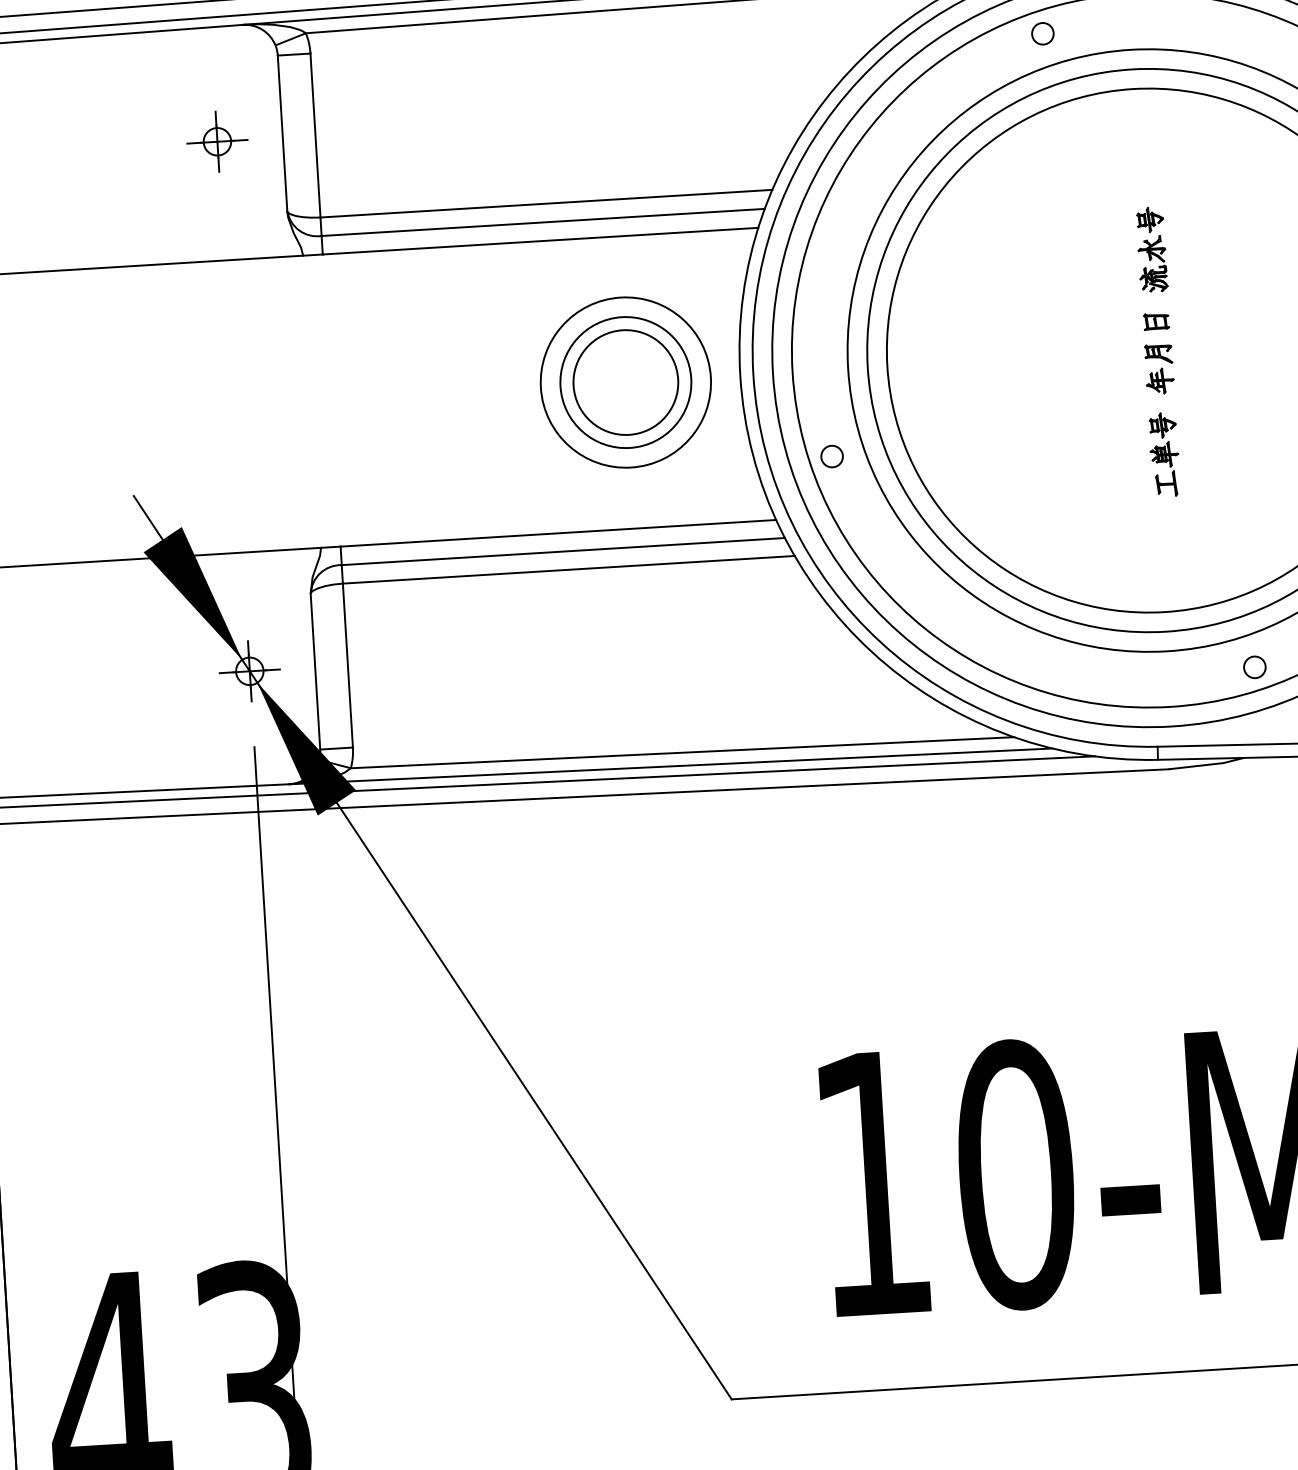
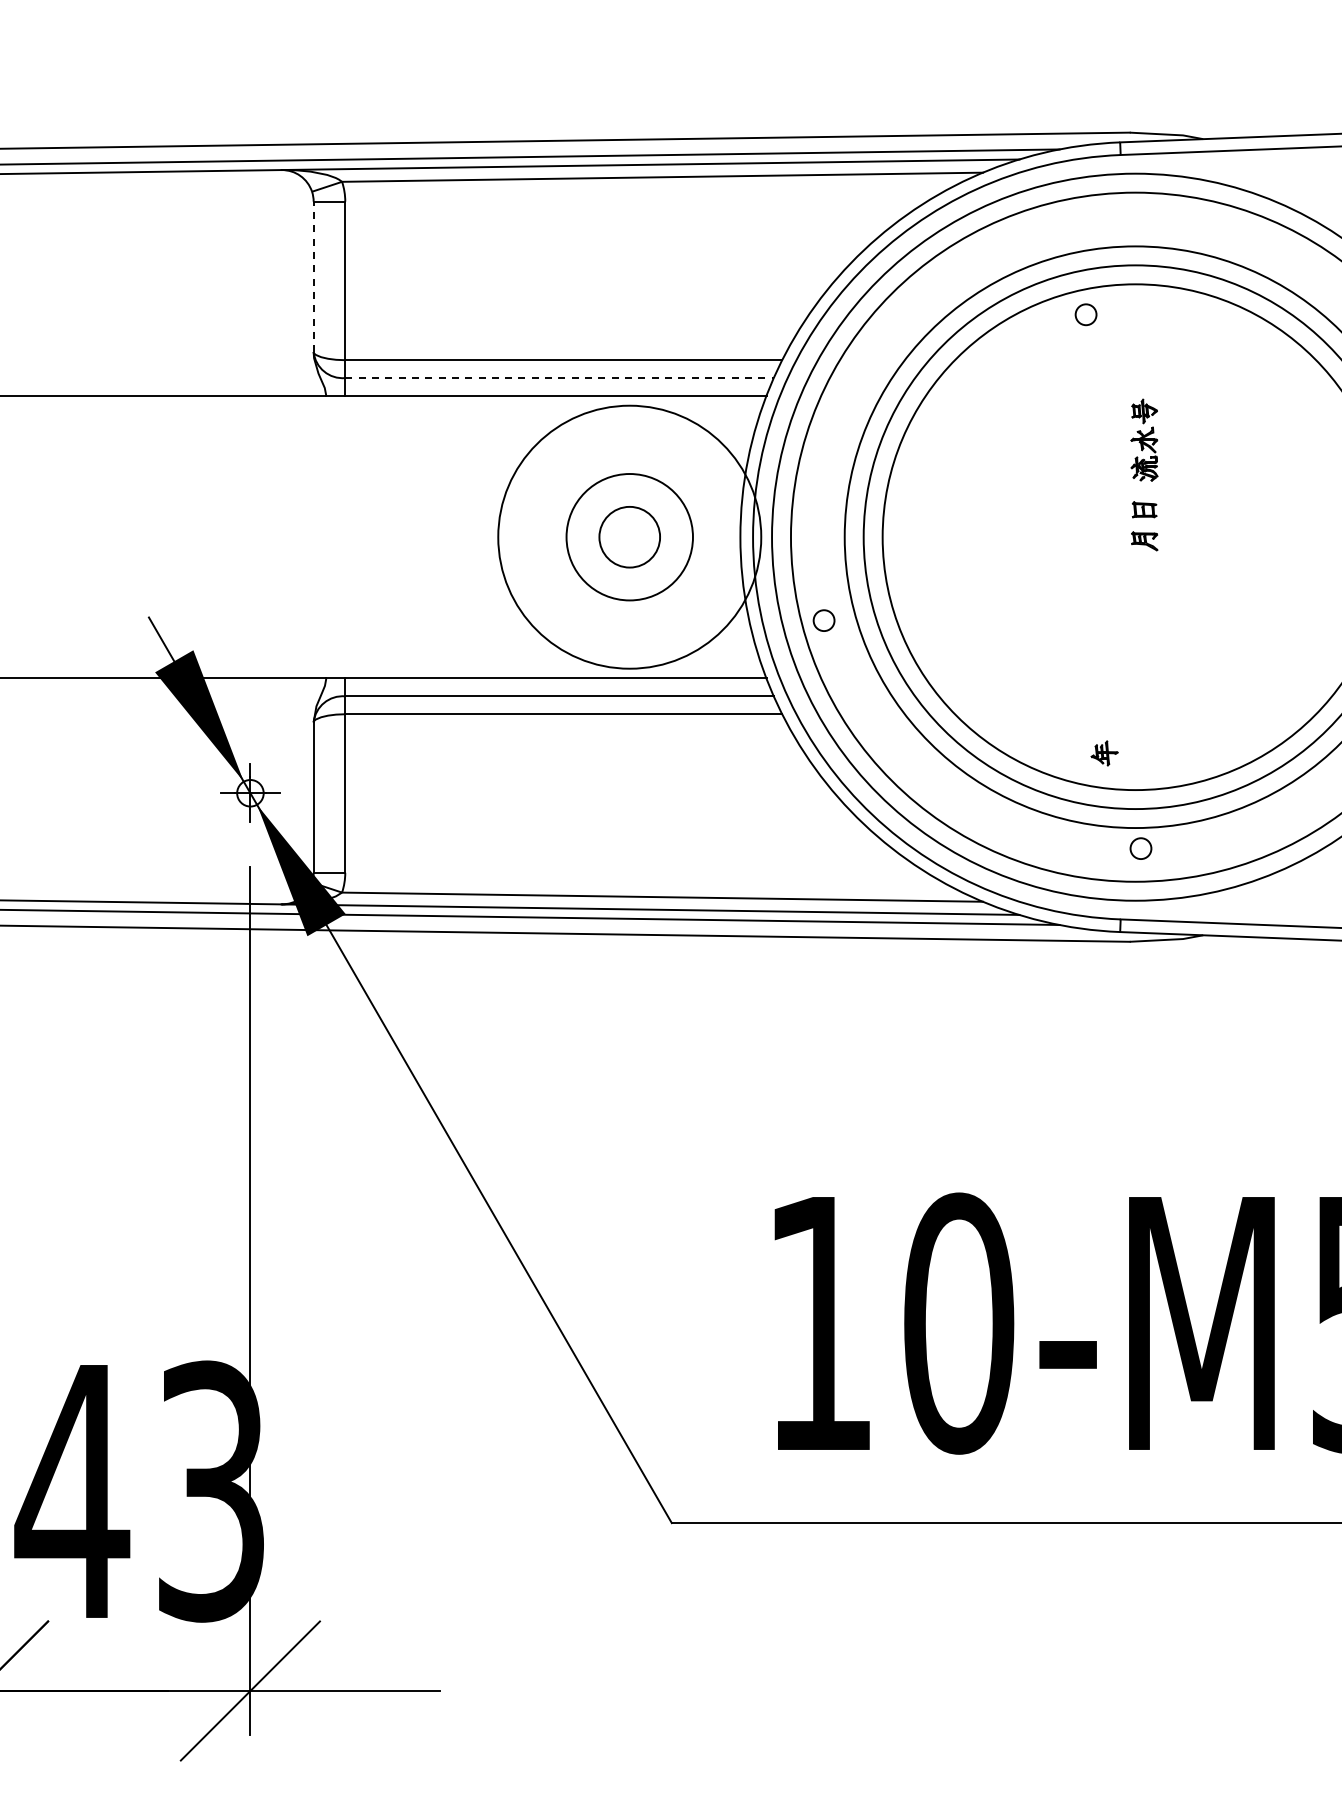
circle: (1042, 33) -> (1085, 314), moved
line: (282, 132) -> (313, 276), solid -> dashed
part: (217, 141) -> (250, 280), removed
line: (544, 222) -> (560, 378), solid -> dashed
circle: (625, 381) -> (629, 536), size x0.6
part: (1160, 381) -> (1104, 753), moved
circle: (625, 382) -> (629, 537), size x1.6
part: (1164, 454) -> (1144, 638), removed
circle: (1254, 667) -> (1140, 848), moved

